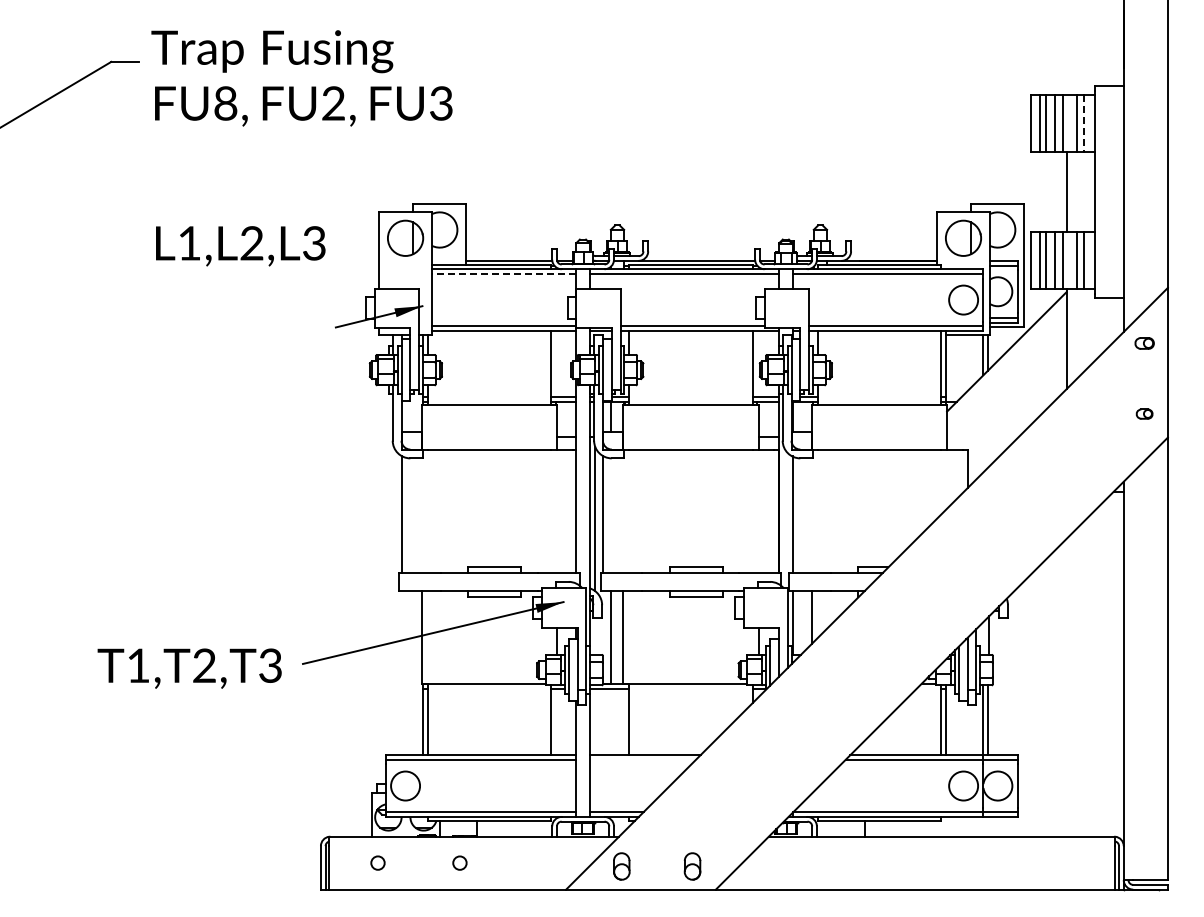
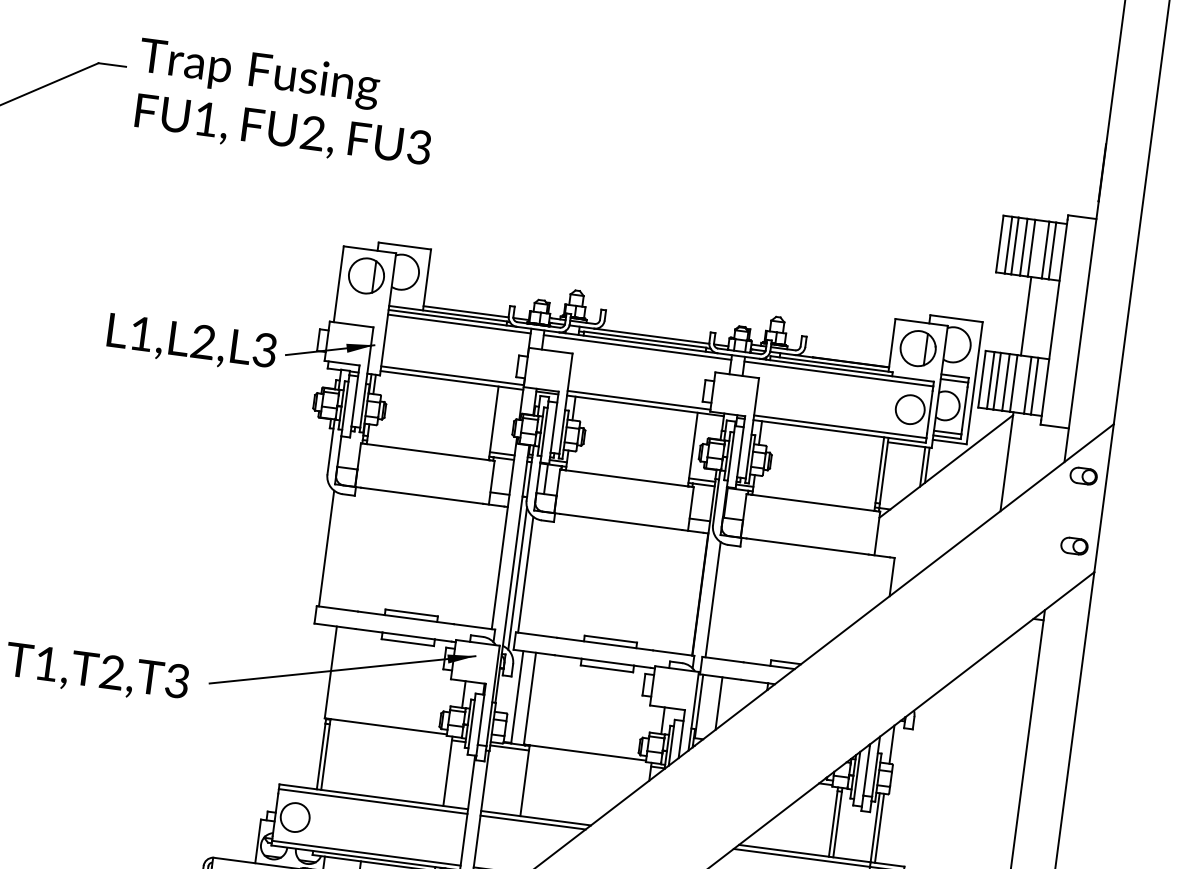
text: (225, 103) -> (206, 119), FU8, -> FU1,
line: (1084, 123) -> (1052, 250), dashed -> solid
text: (240, 246) -> (191, 343), moved
line: (503, 273) -> (458, 323), dashed -> solid
part: (1144, 343) -> (1083, 476), size x1.43
part: (1144, 413) -> (1074, 545), size x1.67
line: (642, 759) -> (532, 822), added

